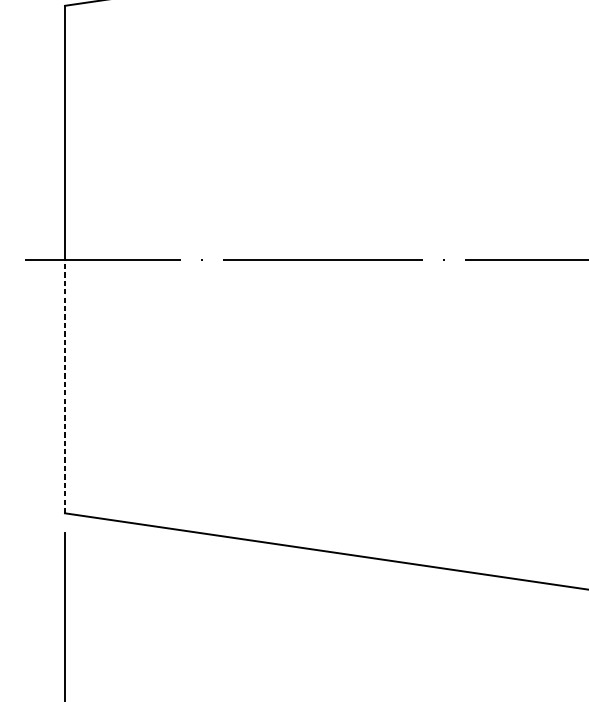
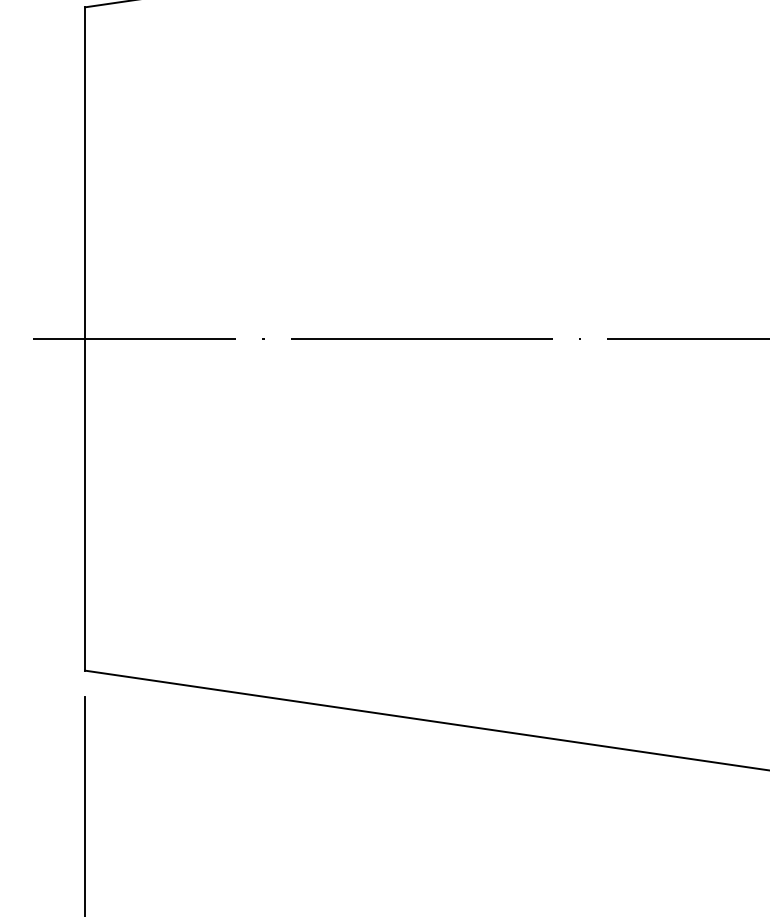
line: (64, 386) -> (84, 504), dashed -> solid

